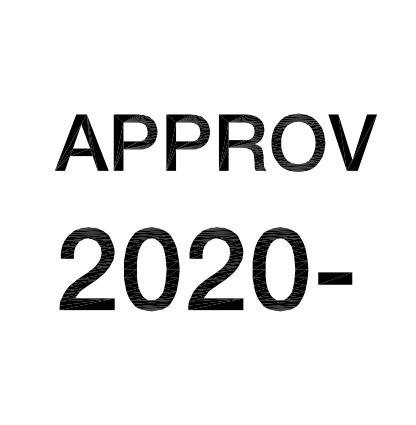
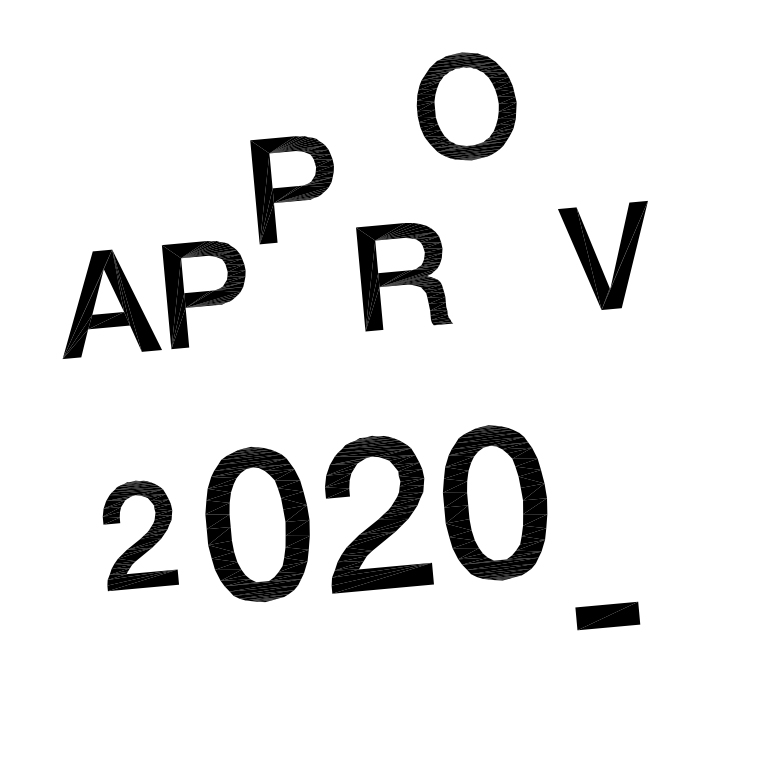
part: (187, 142) -> (293, 188), moved
part: (298, 142) -> (466, 105), moved
part: (86, 268) -> (137, 534), size x0.7
part: (335, 278) -> (608, 615), moved

